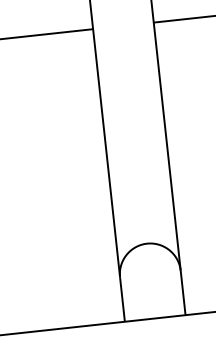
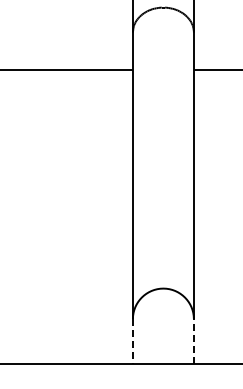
line: (182, 292) -> (193, 340), solid -> dashed
line: (122, 299) -> (132, 341), solid -> dashed

